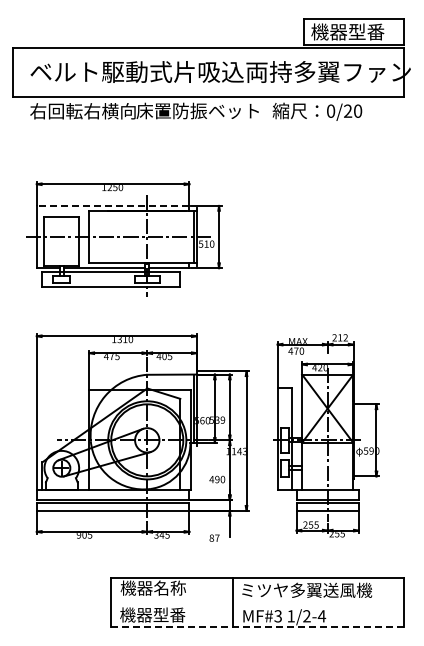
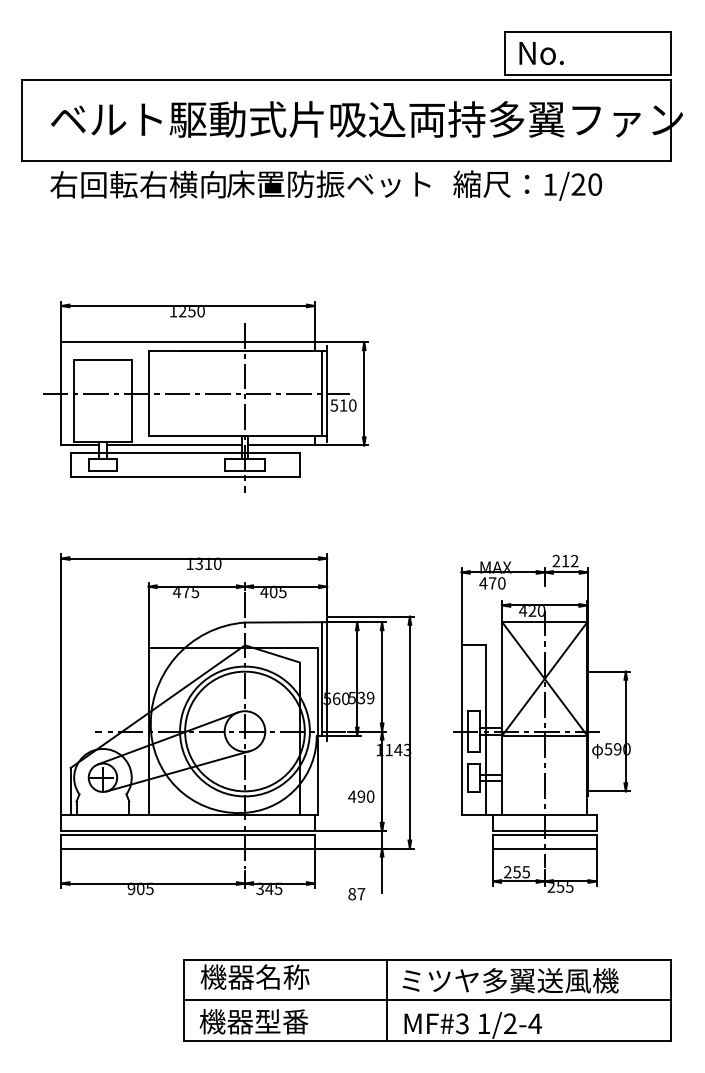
text: (347, 31) -> (577, 52), 機器型番 -> No.
text: (331, 110) -> (551, 183), 0/20 -> 1/20
line: (112, 205) -> (187, 341), dashed -> solid
line: (256, 602) -> (426, 1000), added
line: (257, 626) -> (428, 1040), dashed -> solid

